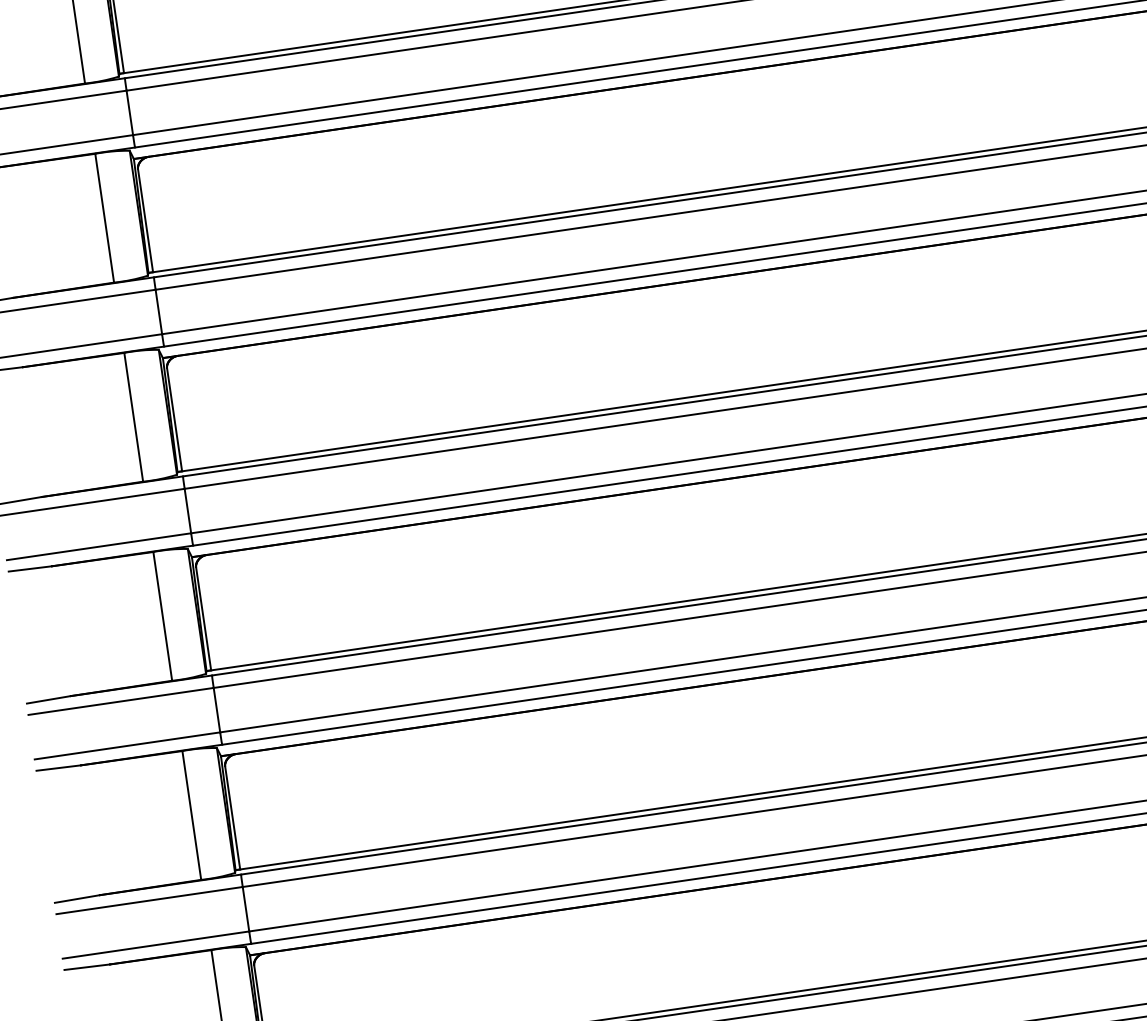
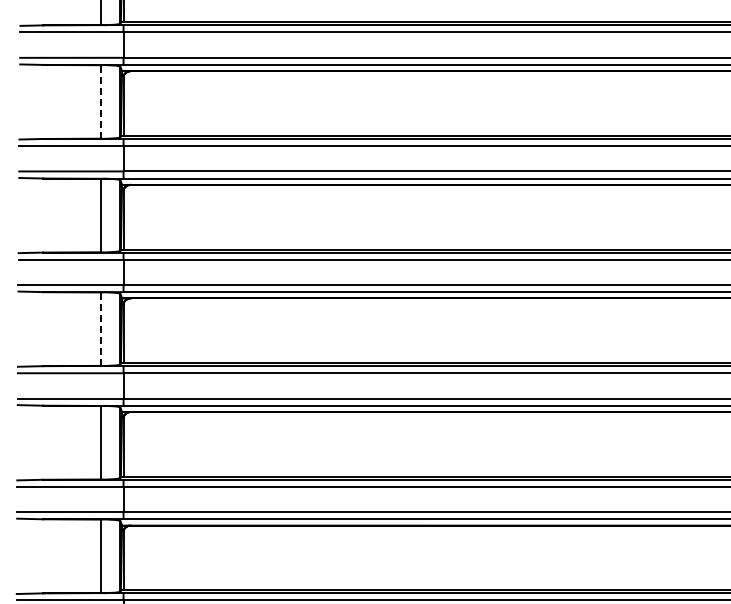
line: (103, 217) -> (100, 101), solid -> dashed
line: (162, 617) -> (100, 329), solid -> dashed

